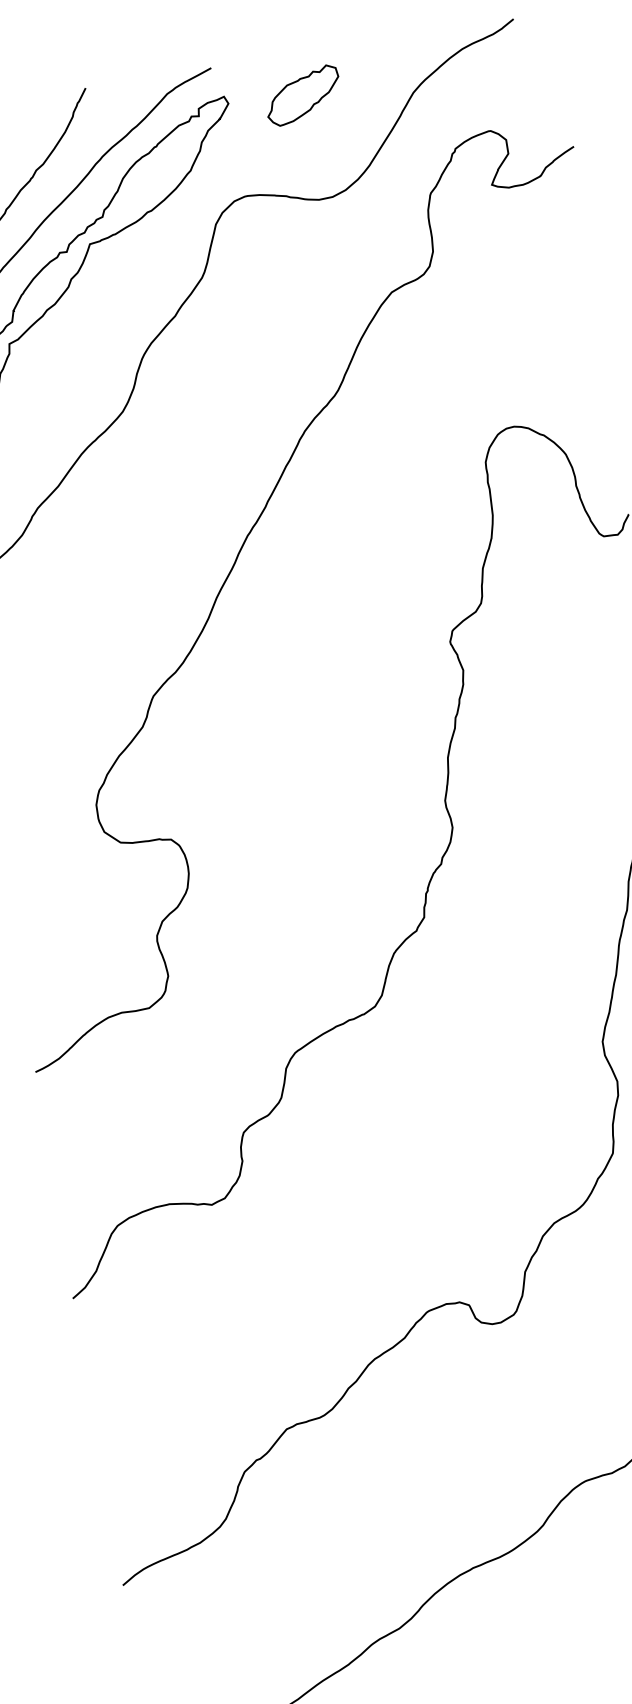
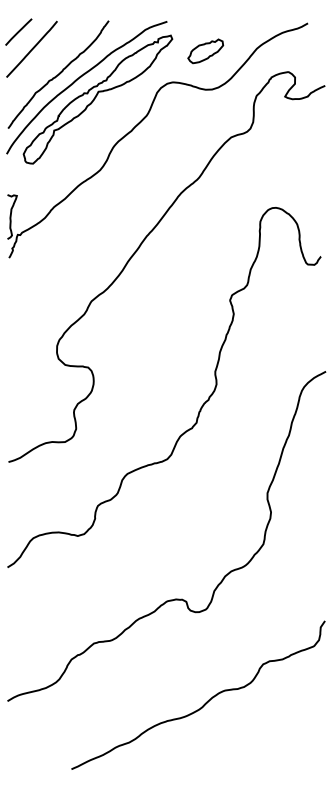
part: (302, 95) -> (205, 51), moved

